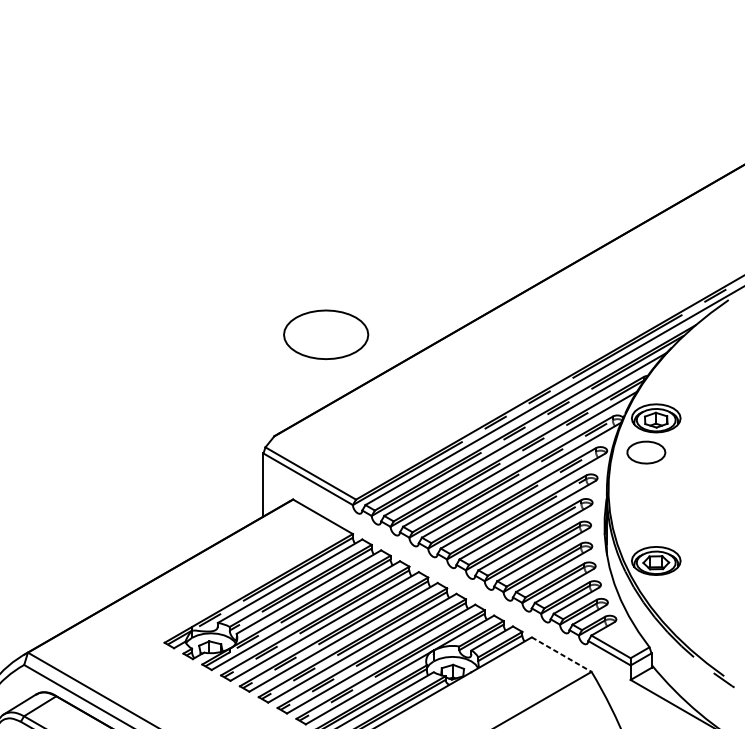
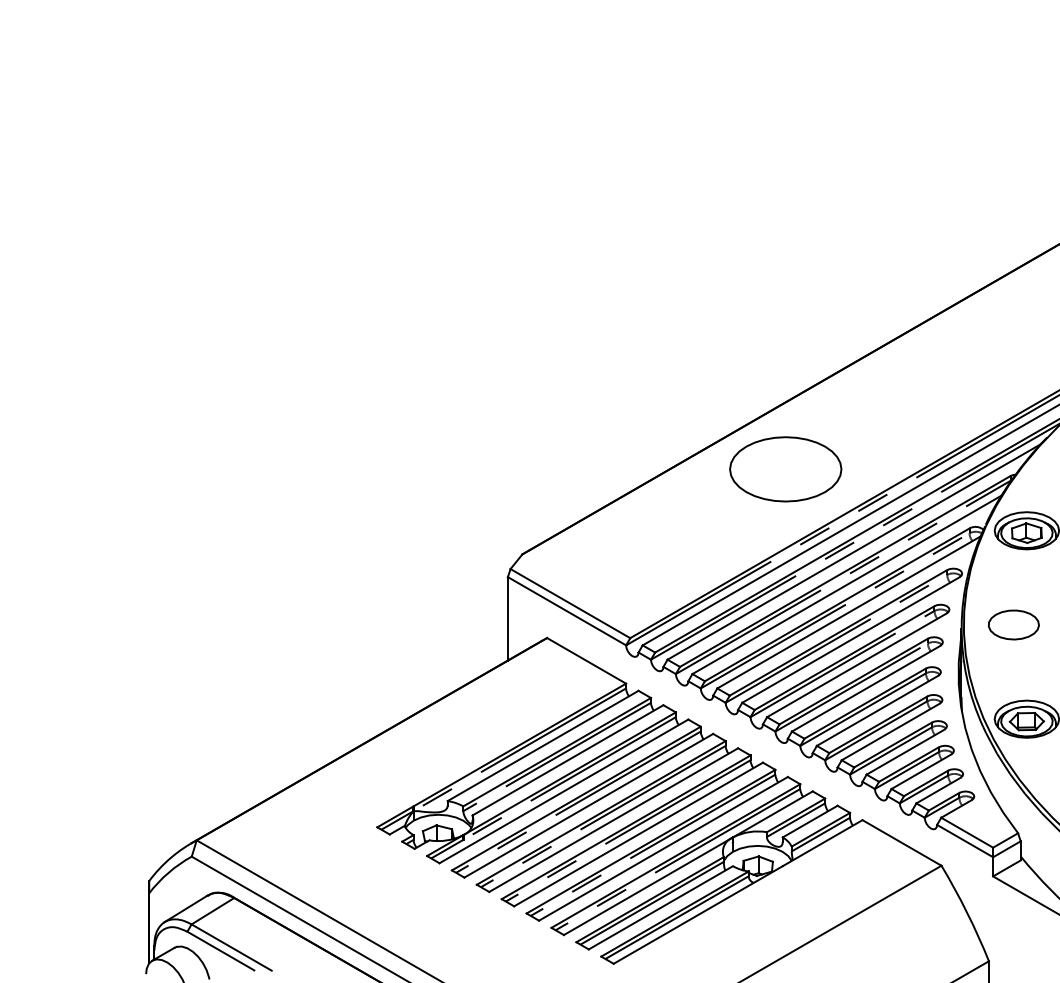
part: (325, 334) -> (785, 469), moved
part: (646, 452) -> (1013, 624), moved
line: (562, 654) -> (902, 842), dashed -> solid

